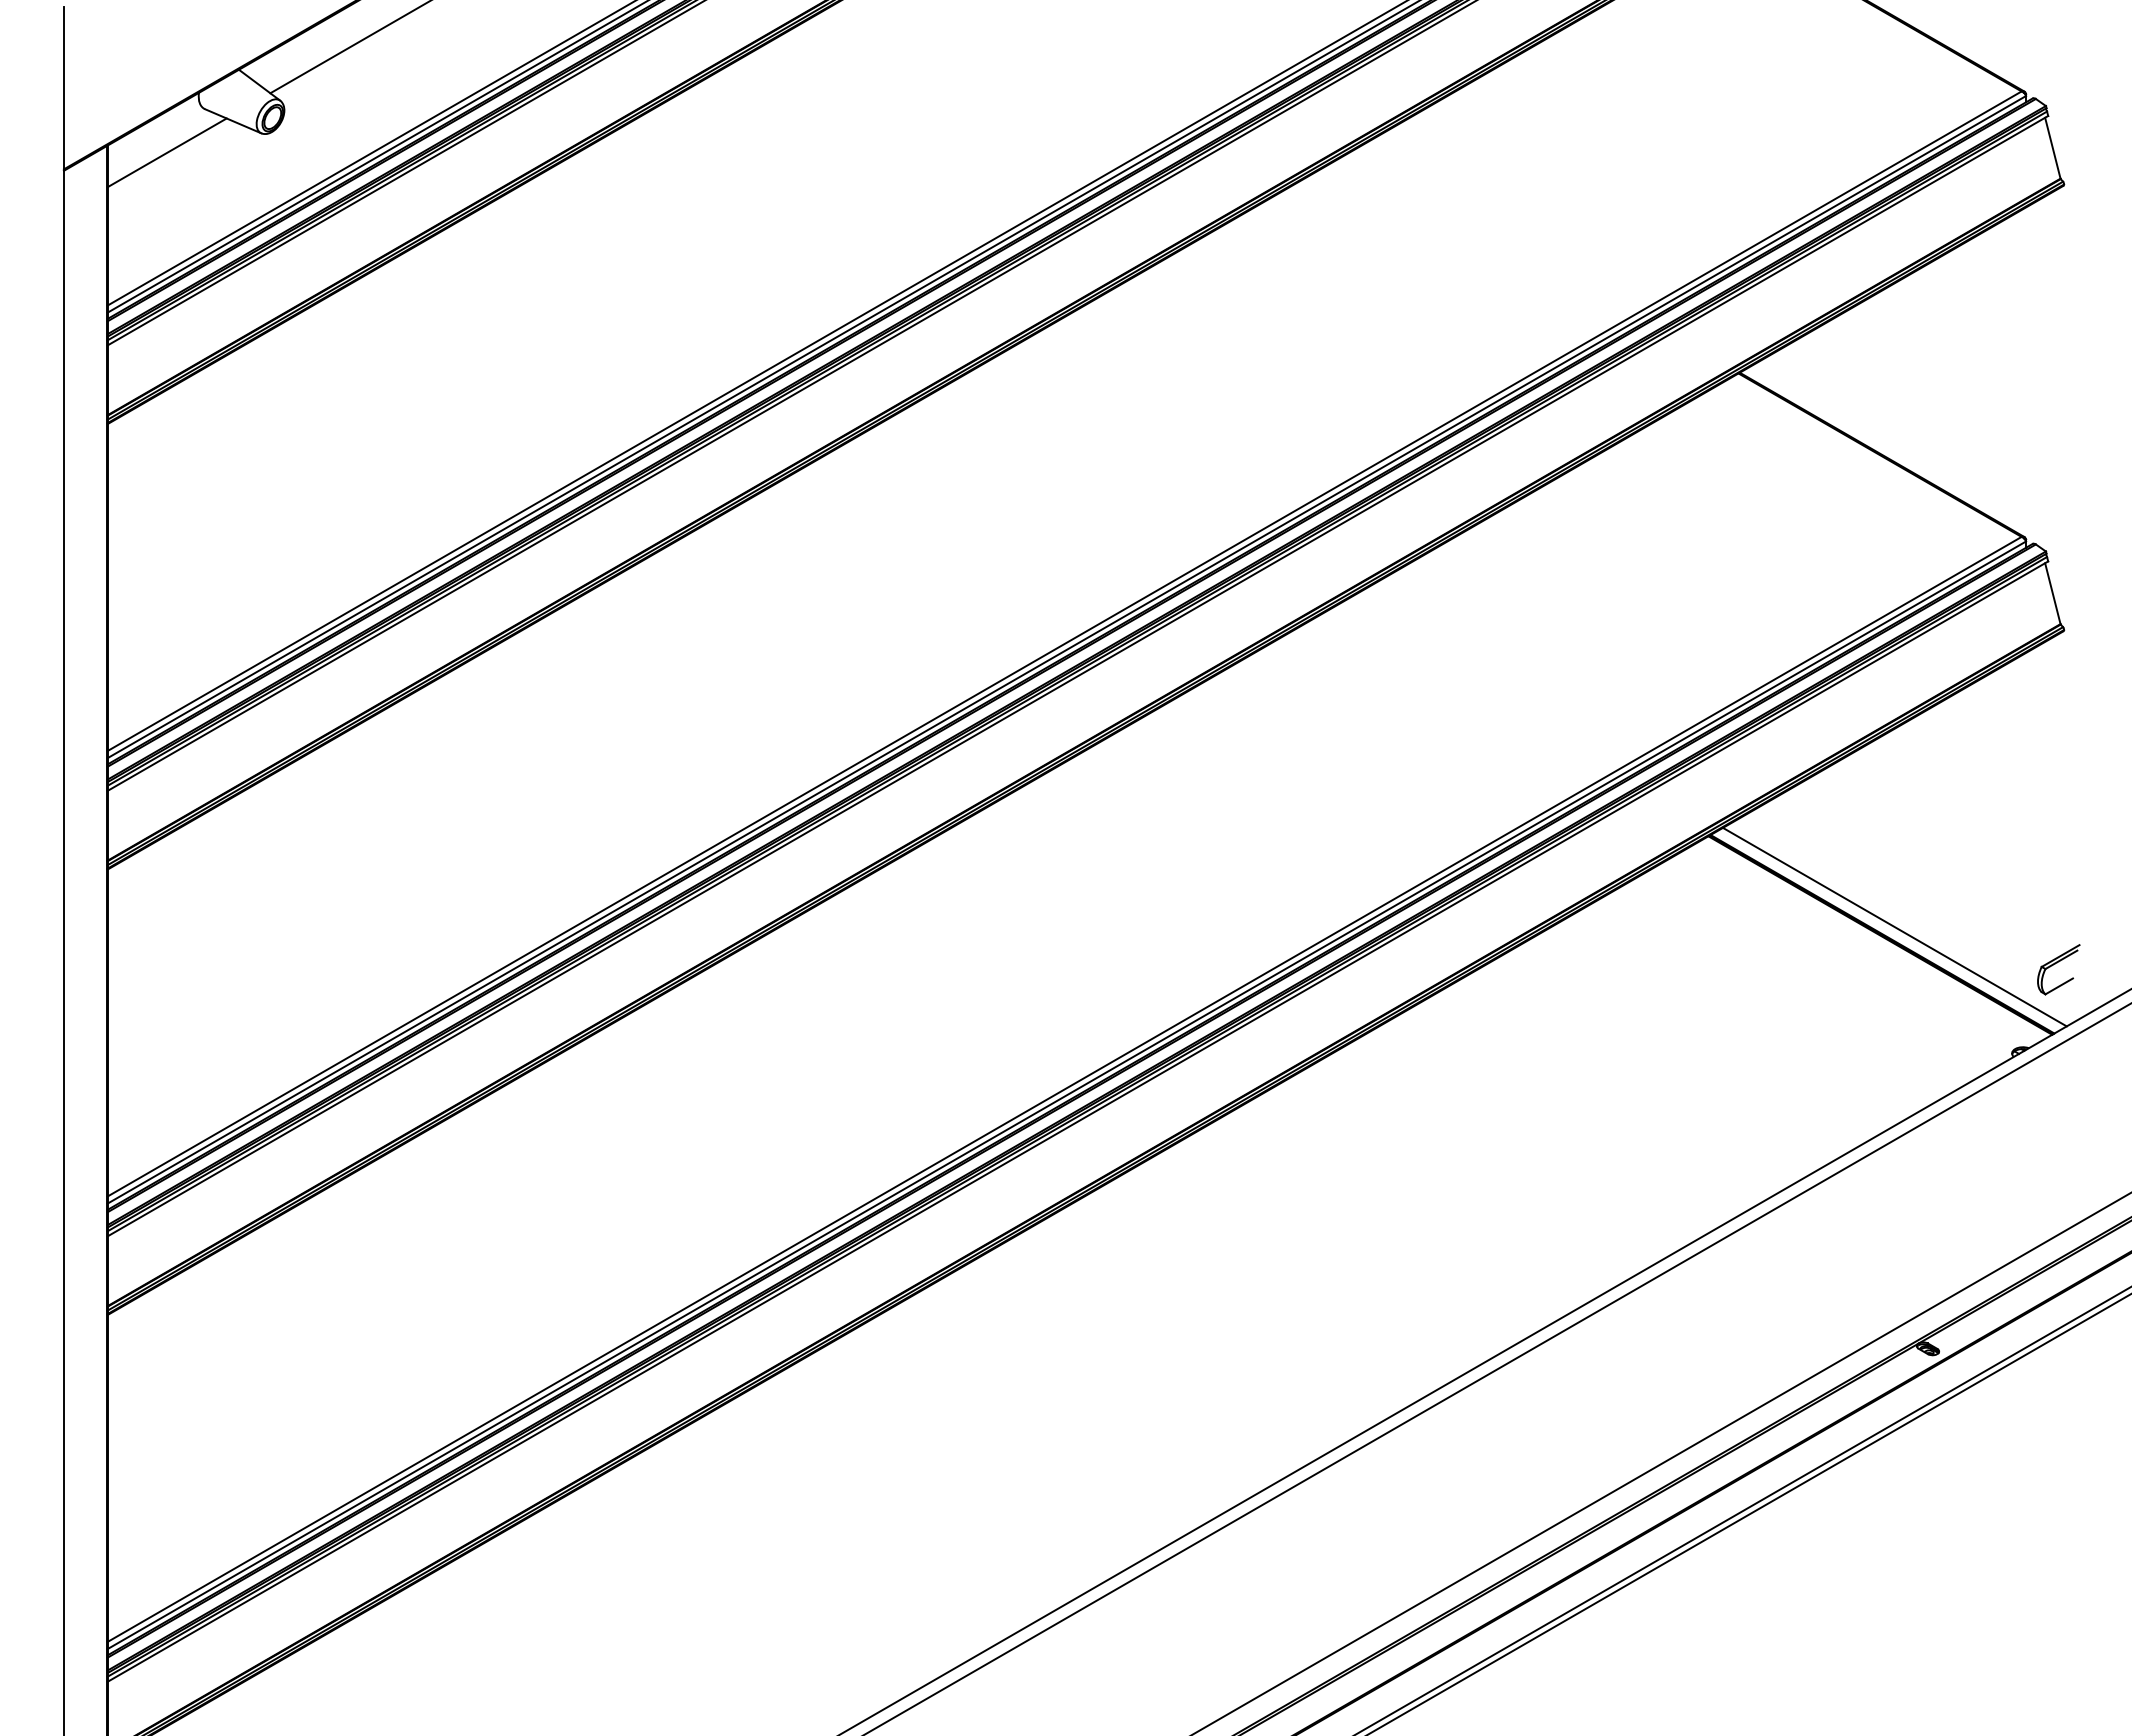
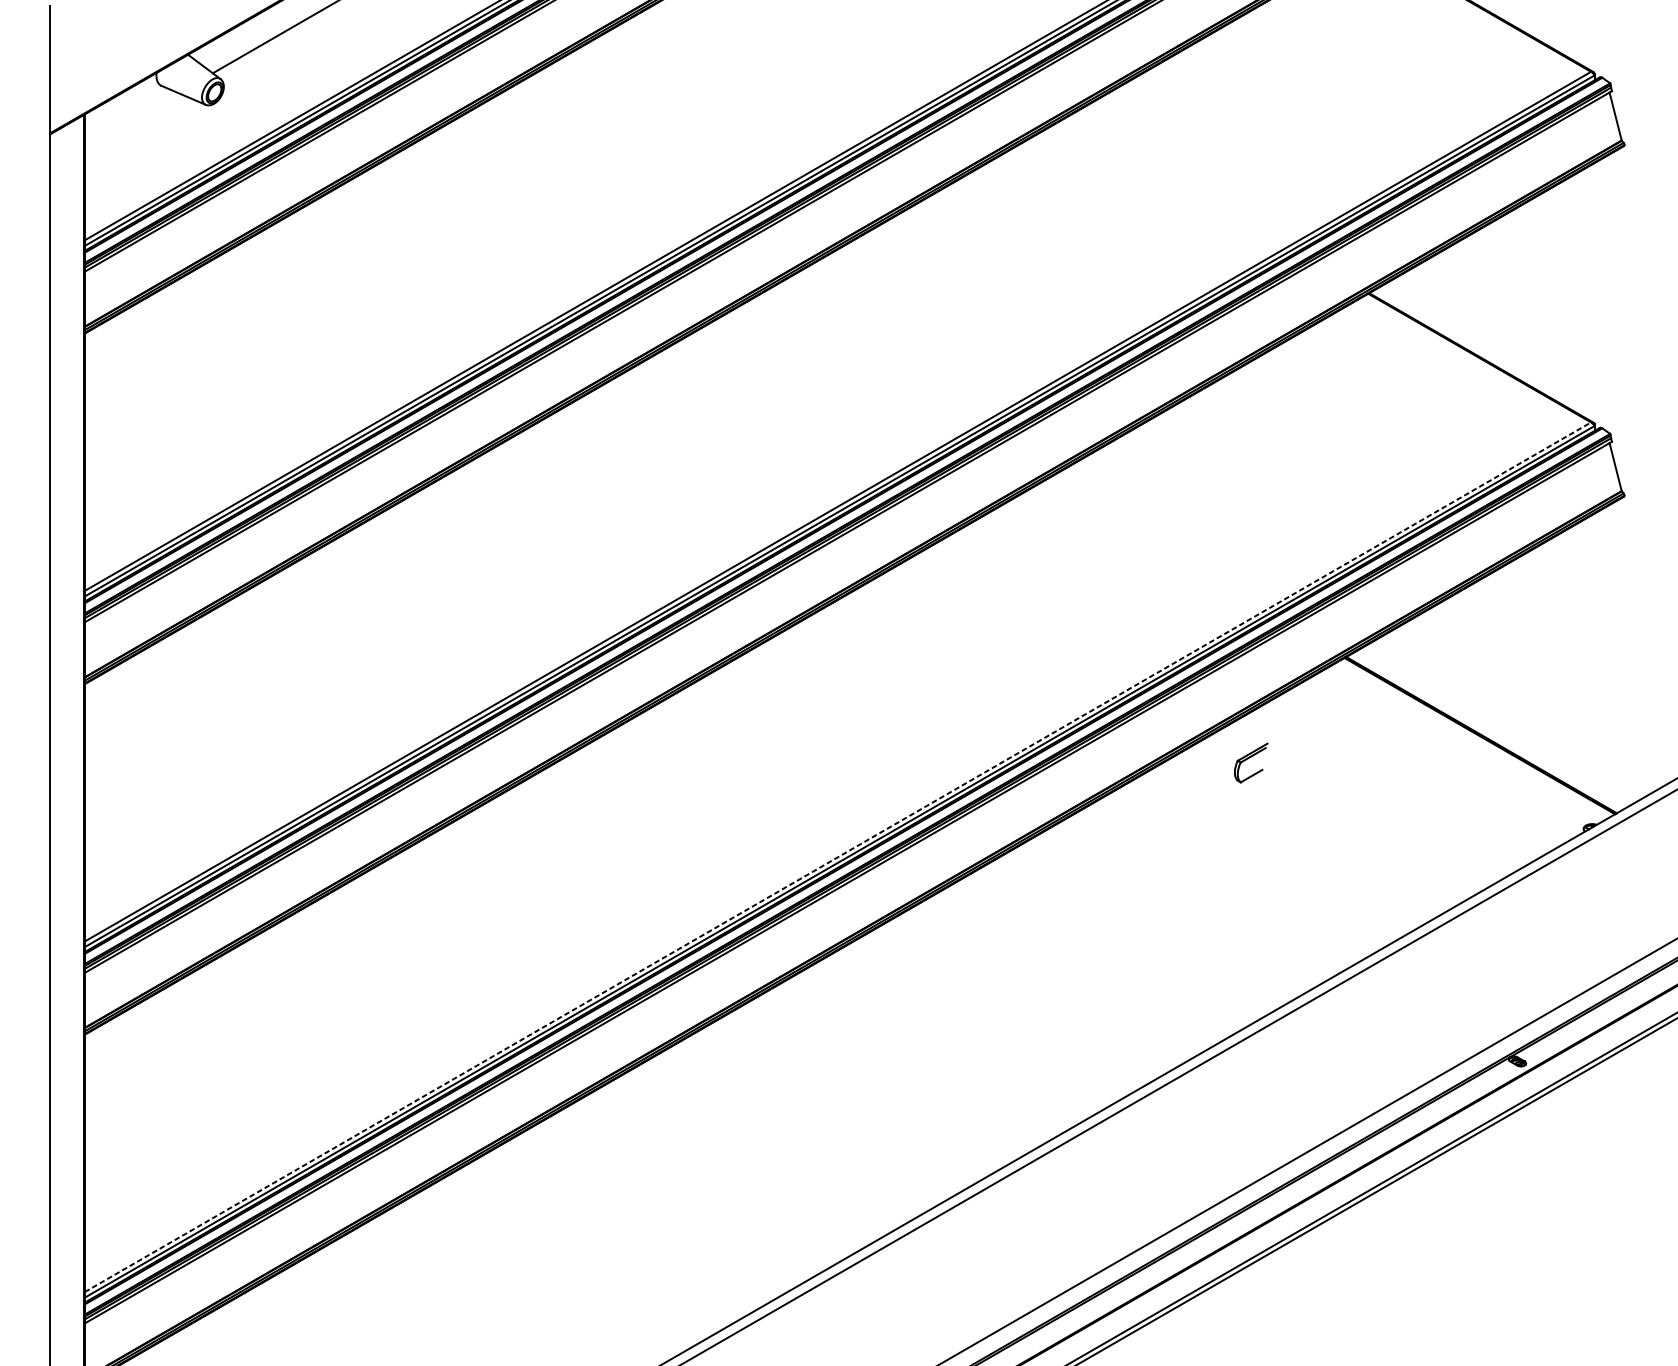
line: (166, 152) -> (131, 119), removed
line: (1894, 926) -> (1491, 729), removed
part: (2058, 969) -> (1250, 762), moved
line: (1065, 1089) -> (838, 857), solid -> dashed

